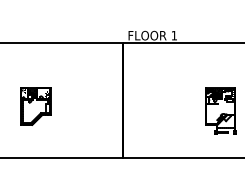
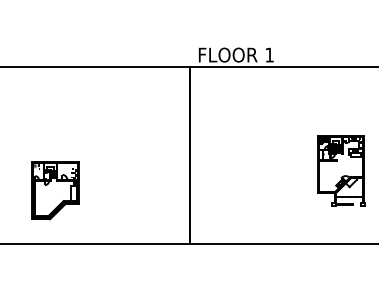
part: (35, 106) -> (55, 190), moved

